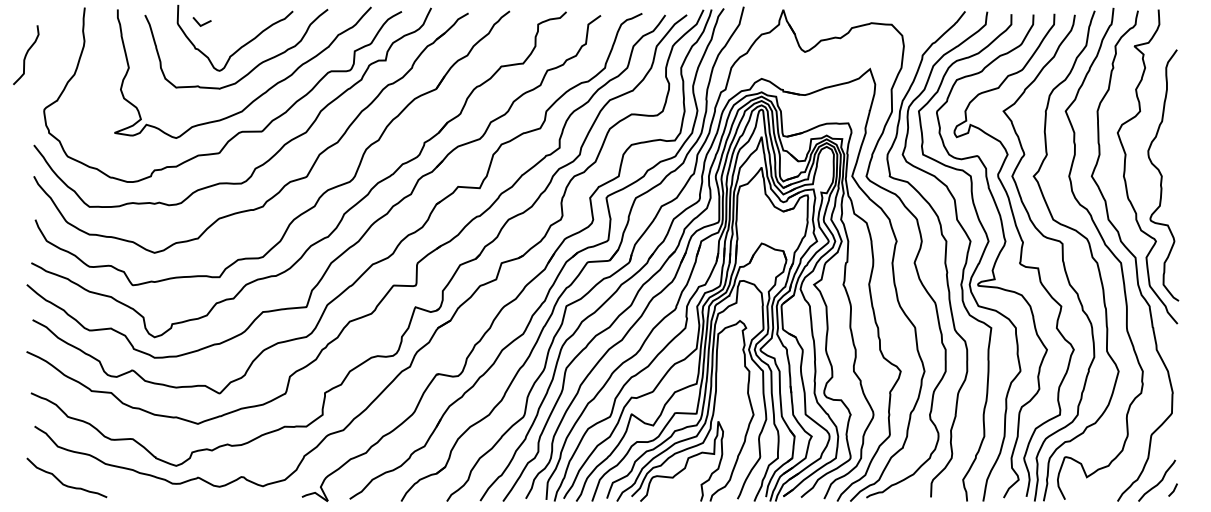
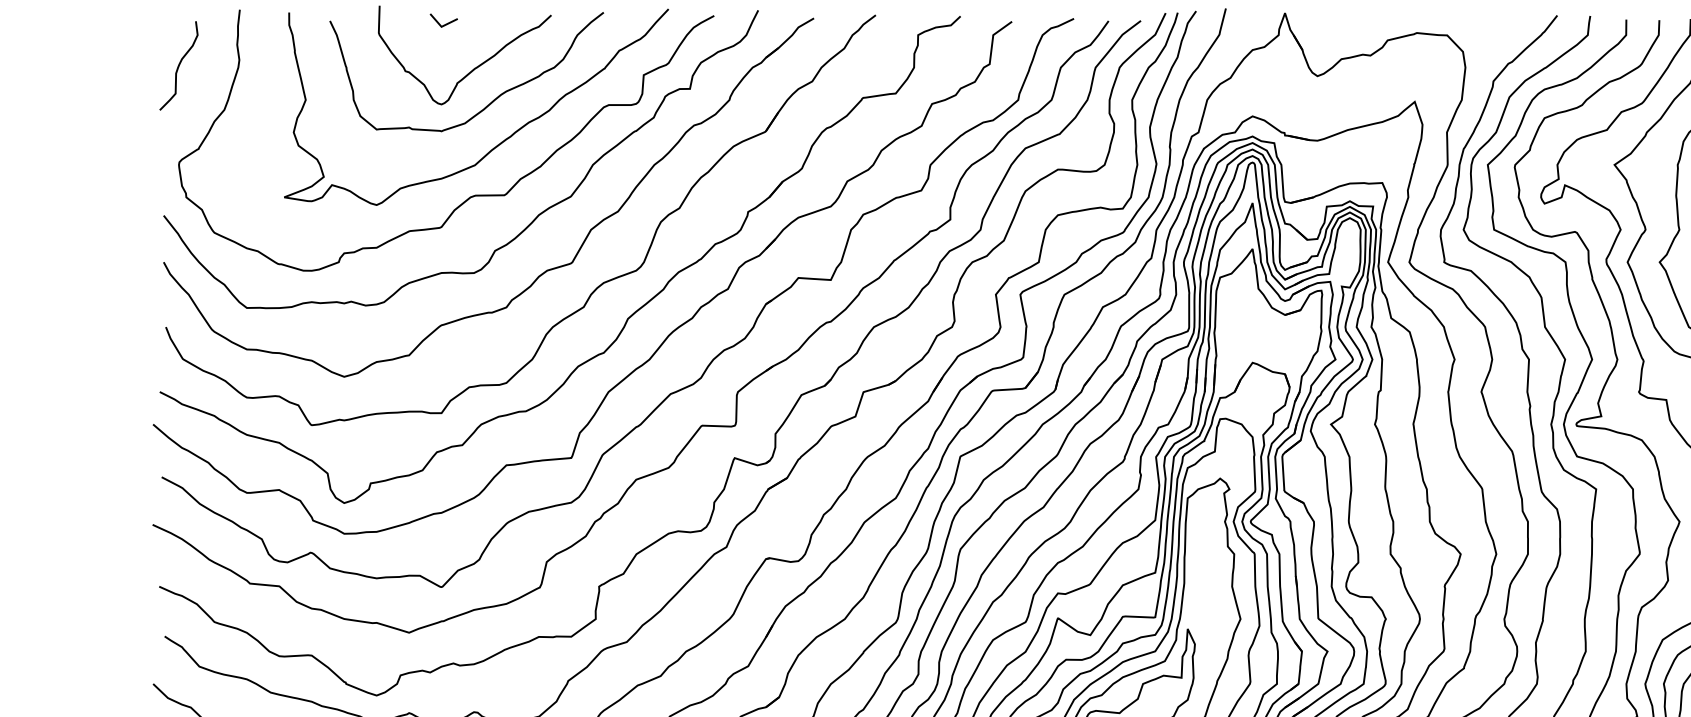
line: (199, 23) -> (439, 23), moved
curve: (26, 55) -> (179, 66), moved

